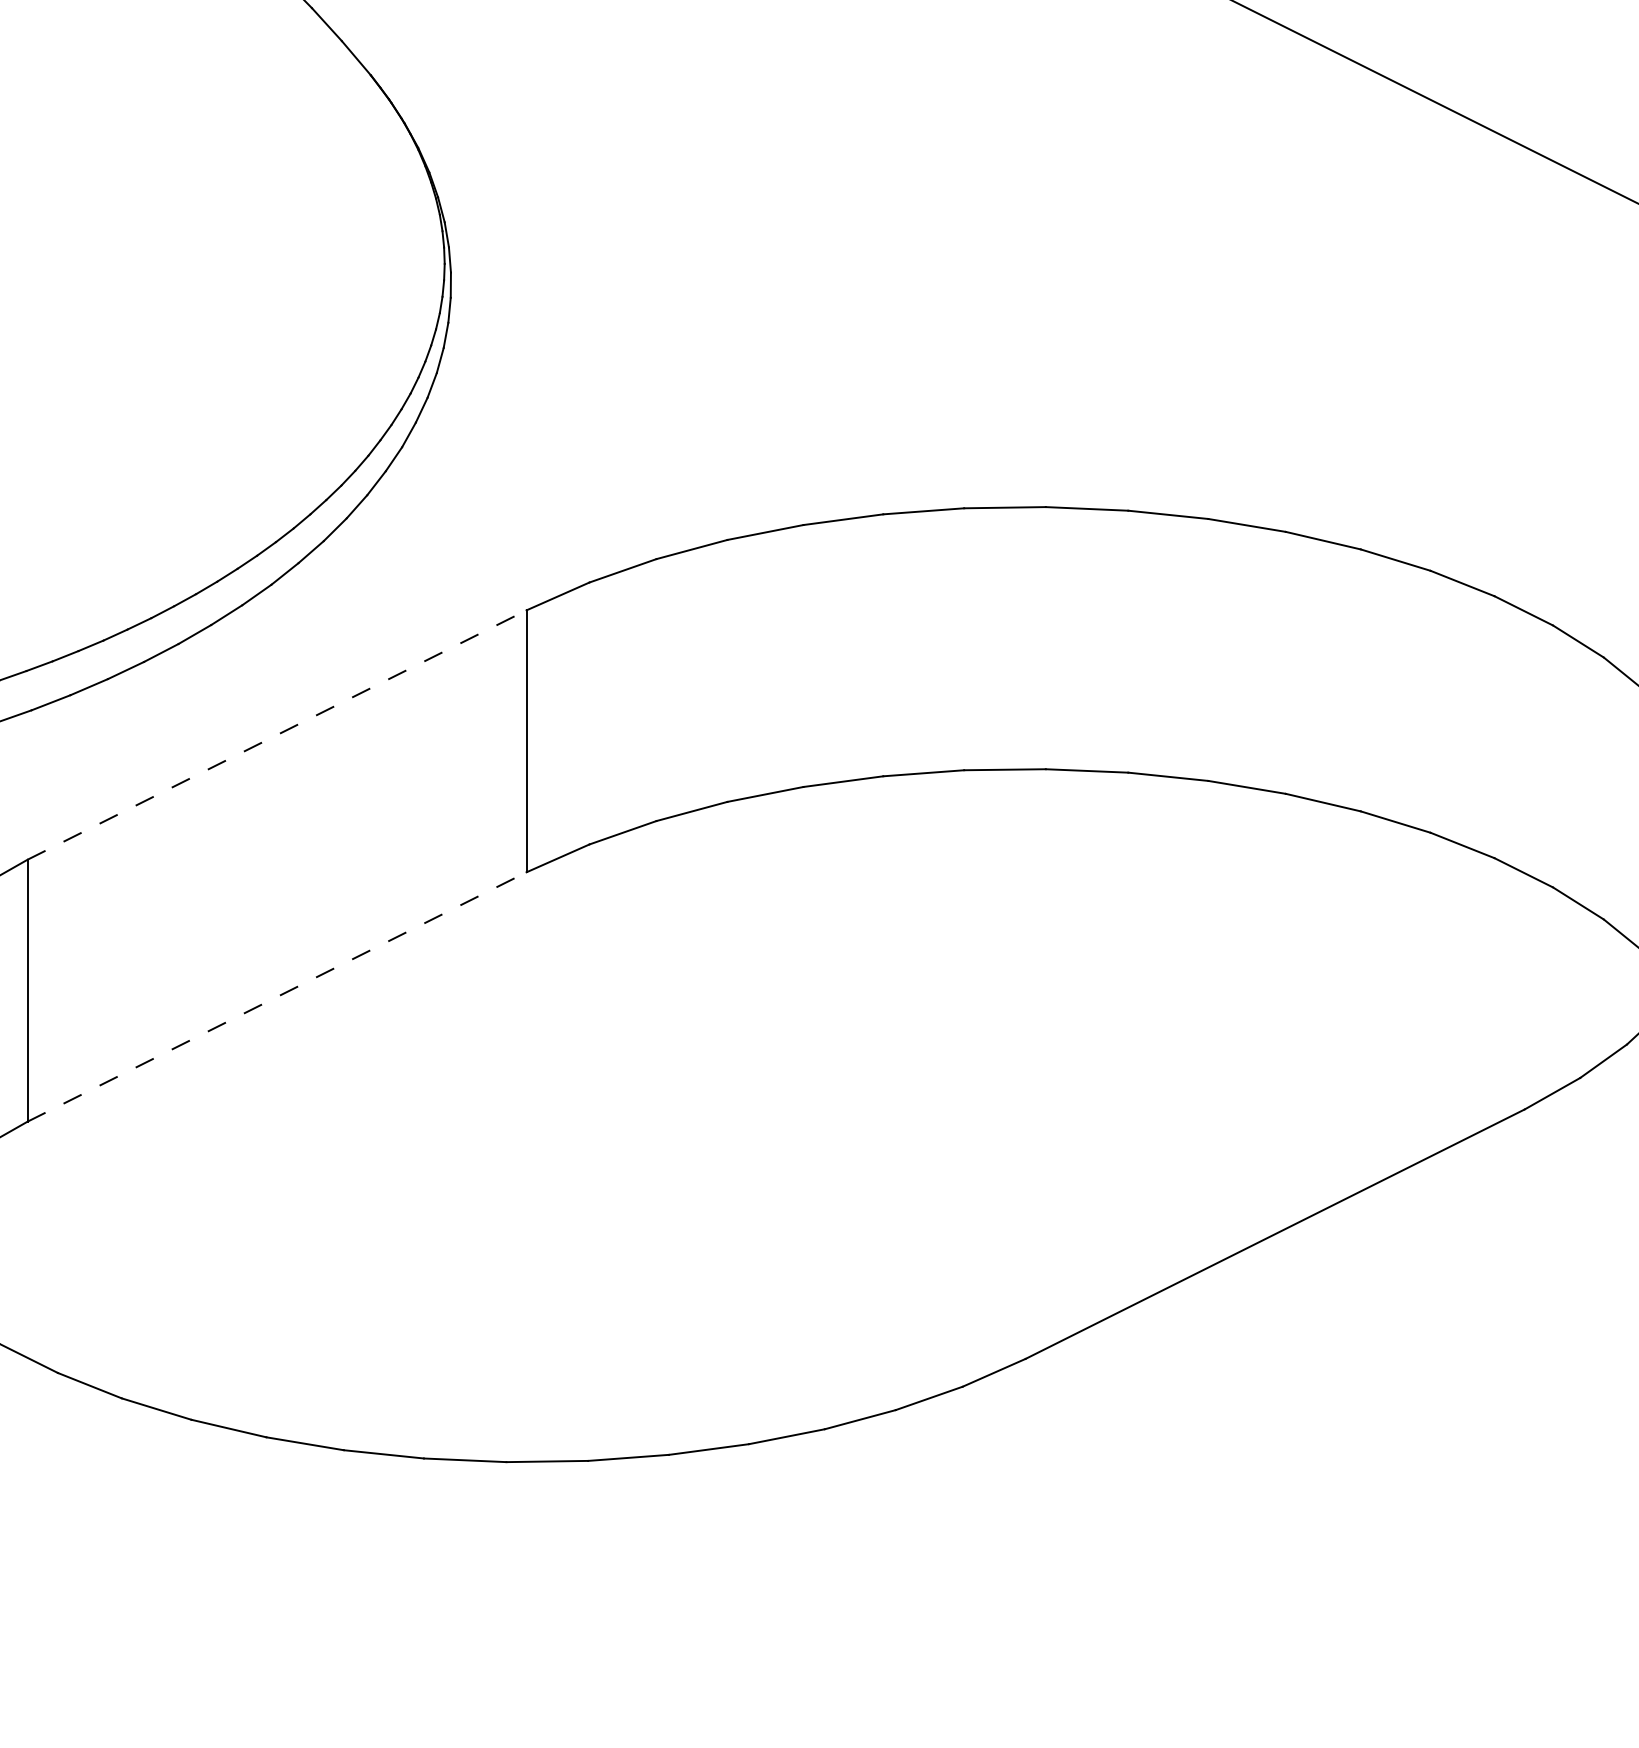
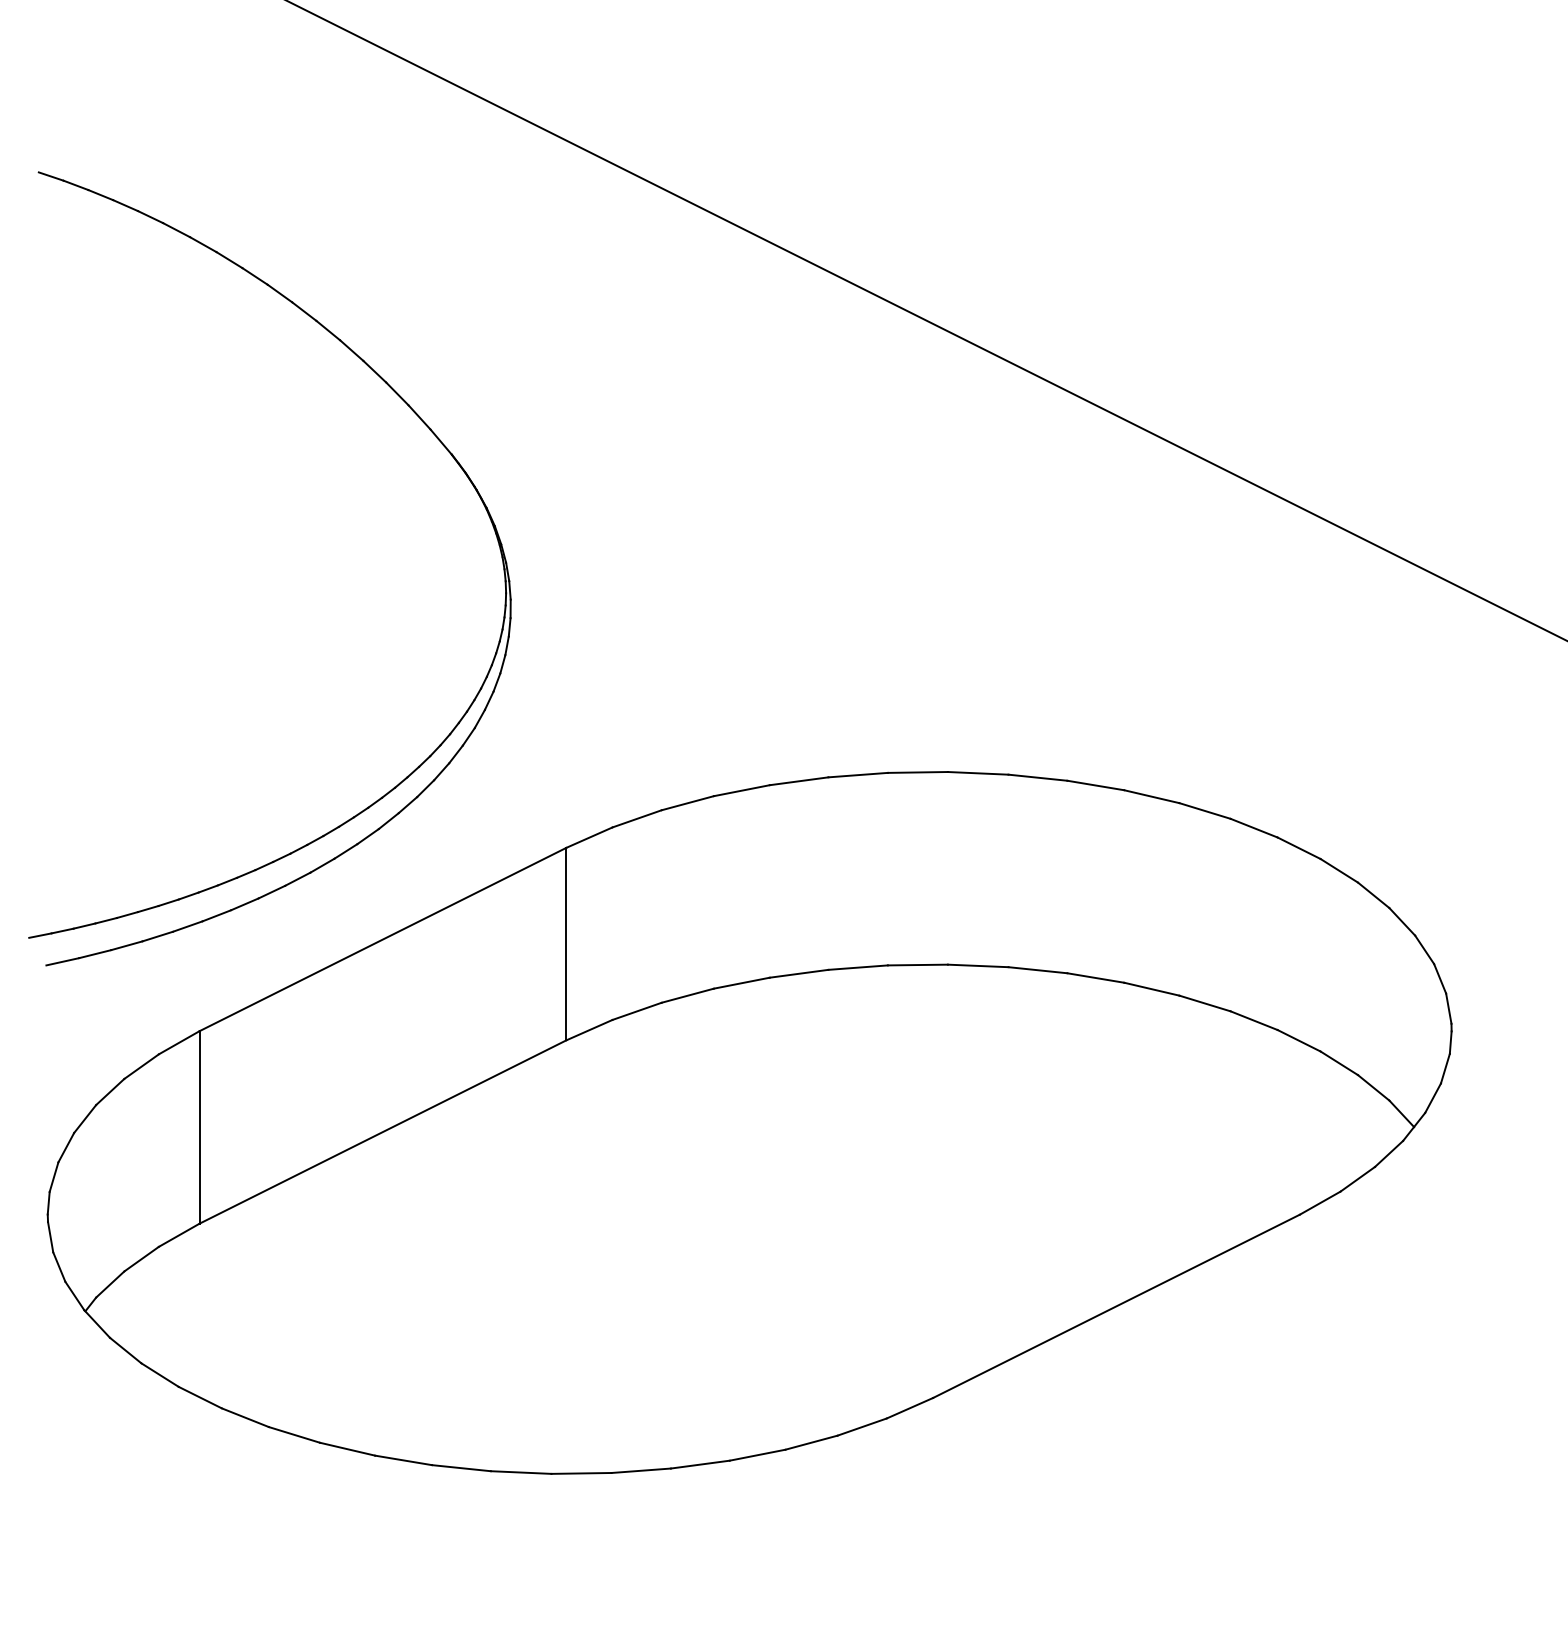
line: (277, 734) -> (383, 939), dashed -> solid
line: (277, 996) -> (383, 1131), dashed -> solid

